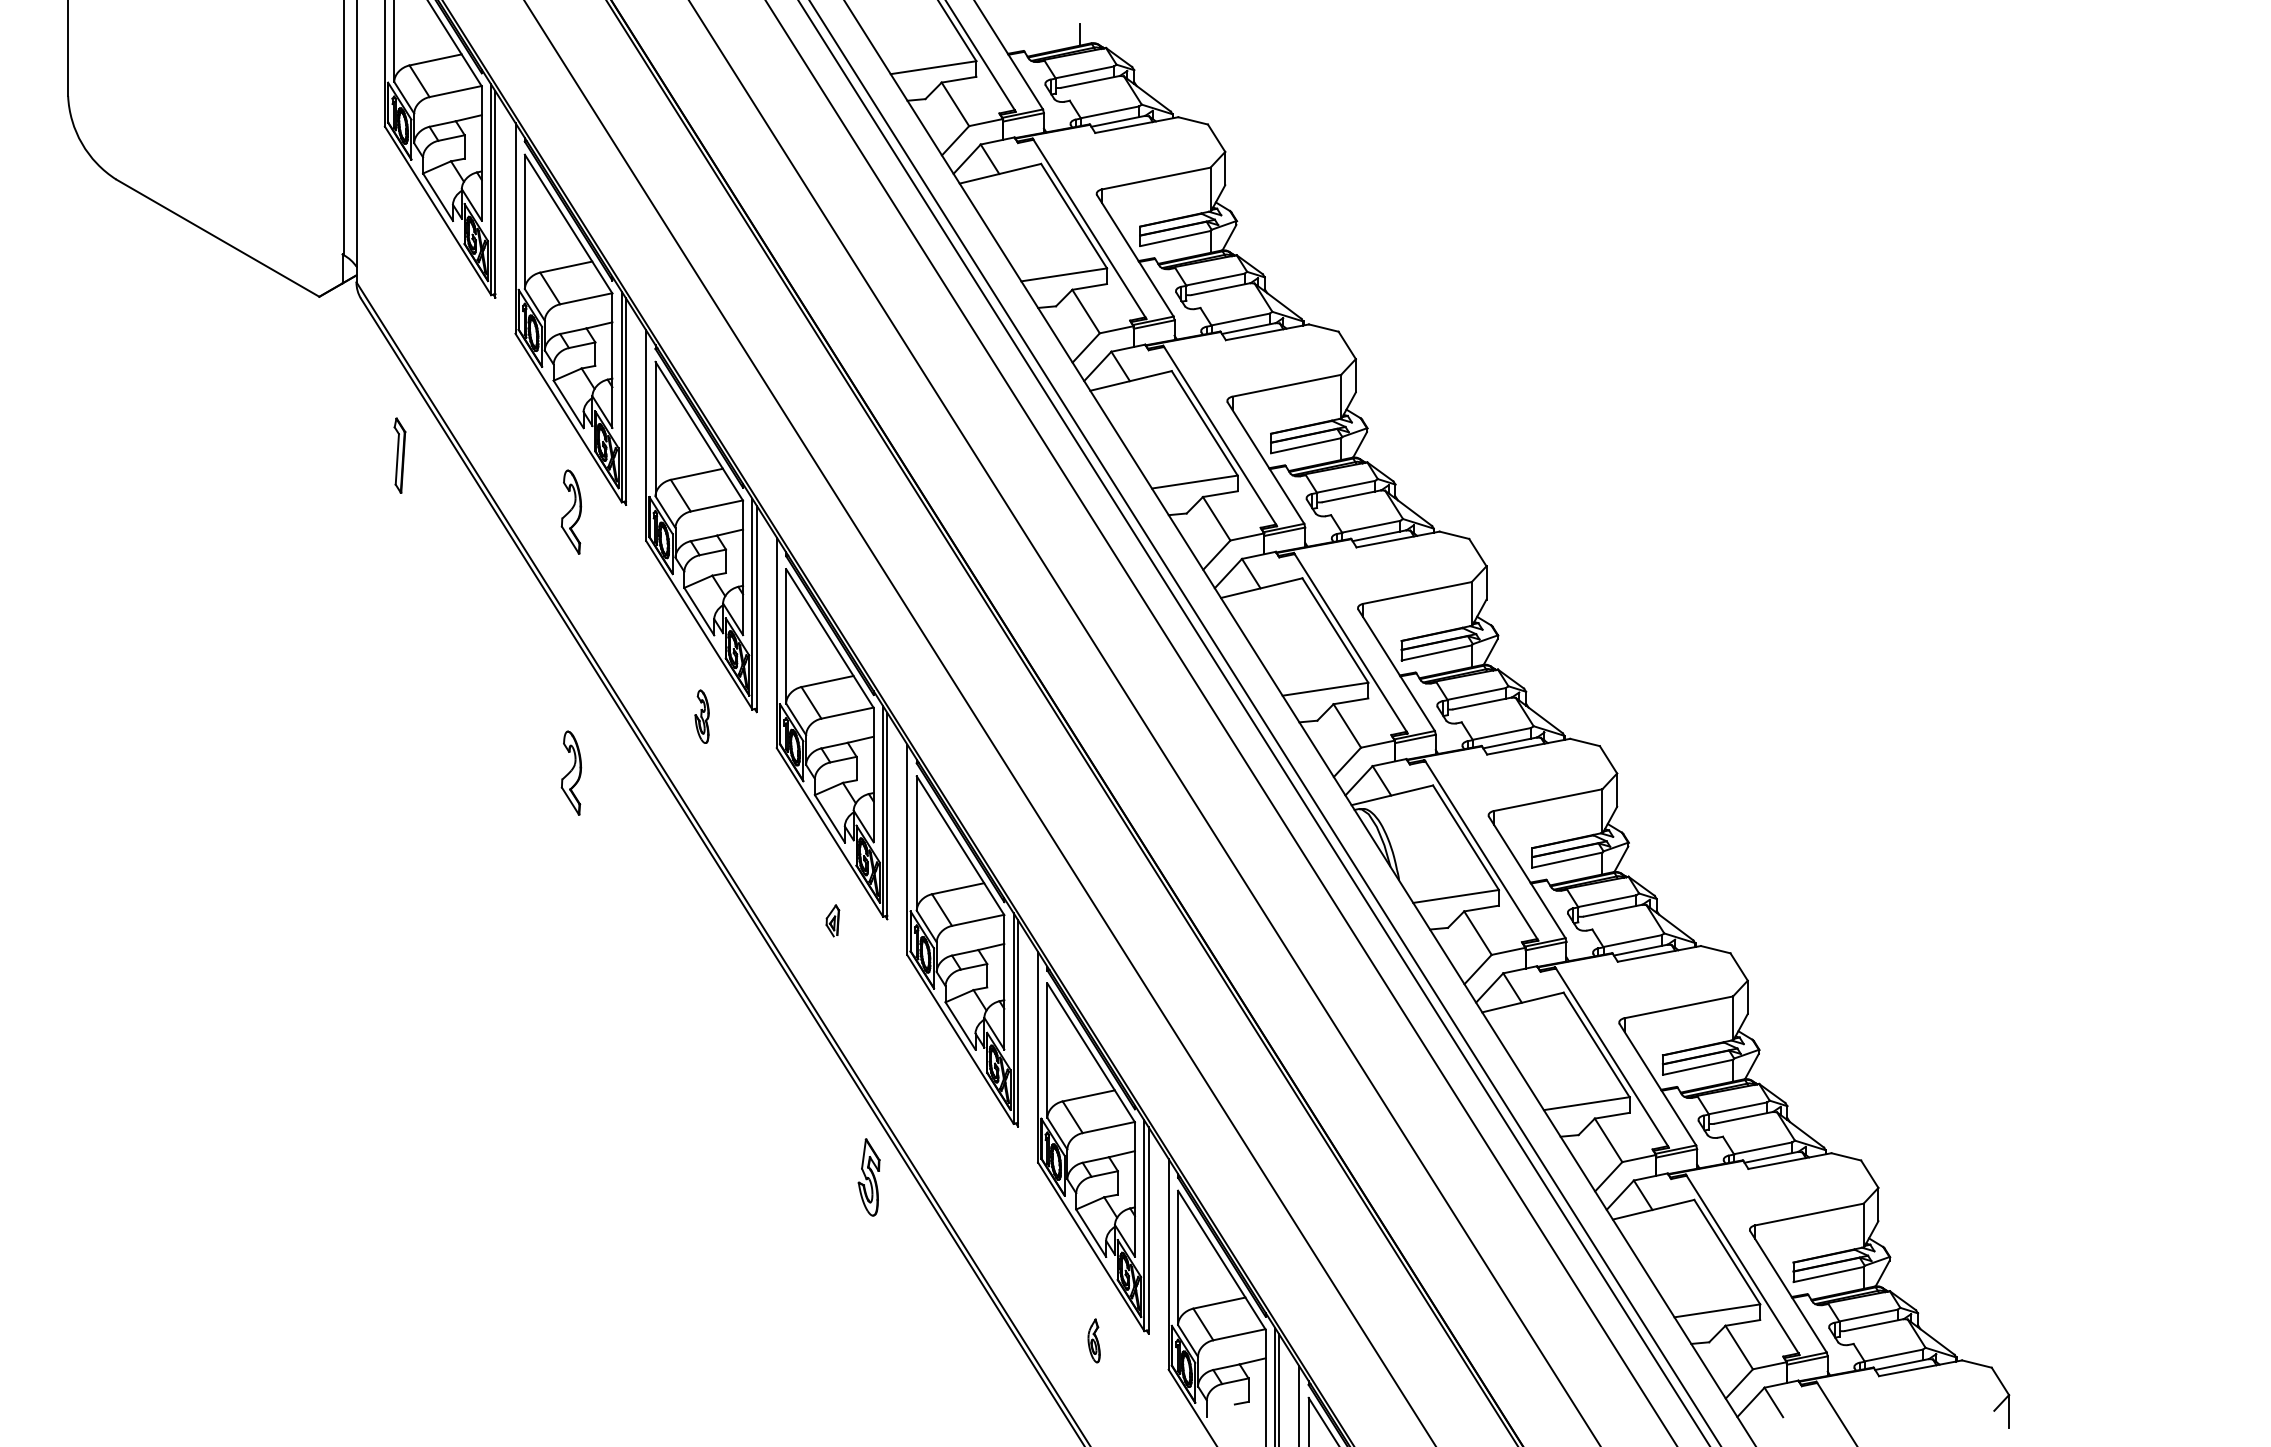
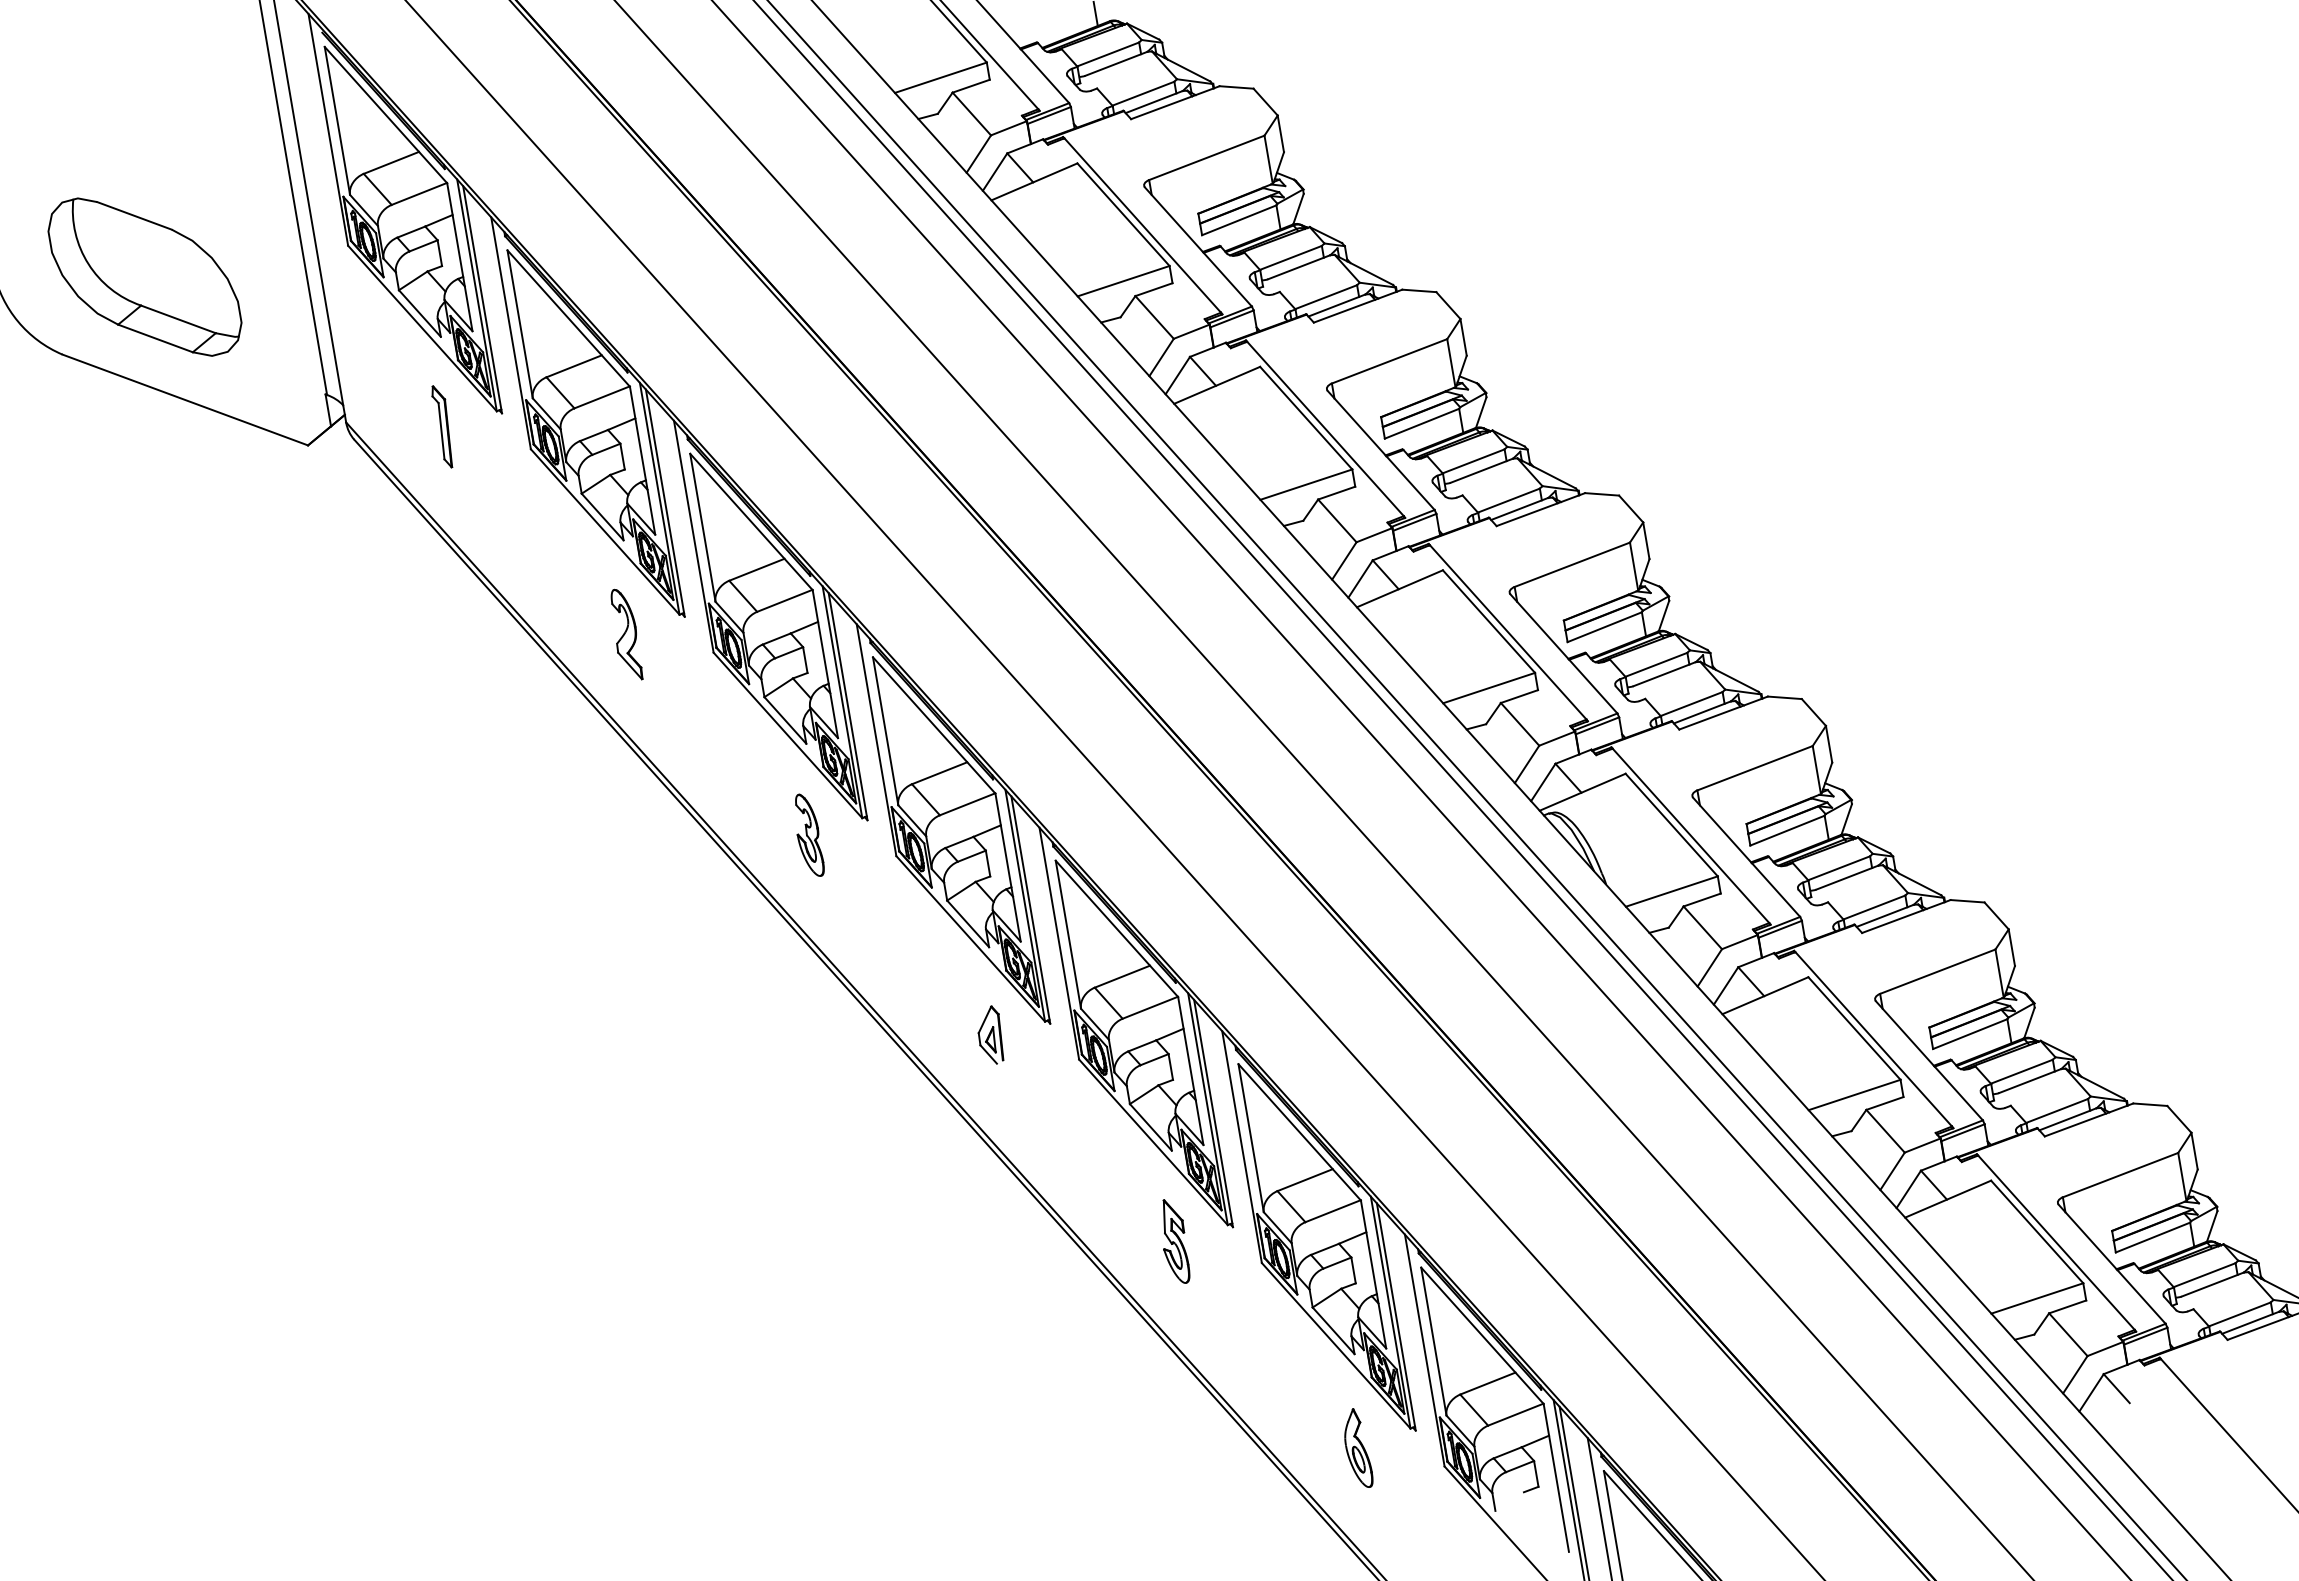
part: (200, 123) -> (144, 277), added
part: (399, 455) -> (443, 426), moved
part: (701, 716) -> (807, 835), size x1.43
part: (571, 772) -> (675, 921), removed
part: (832, 920) -> (990, 1035), size x1.67
part: (868, 1177) -> (1173, 1241), moved
part: (1093, 1340) -> (1356, 1448), size x1.67

